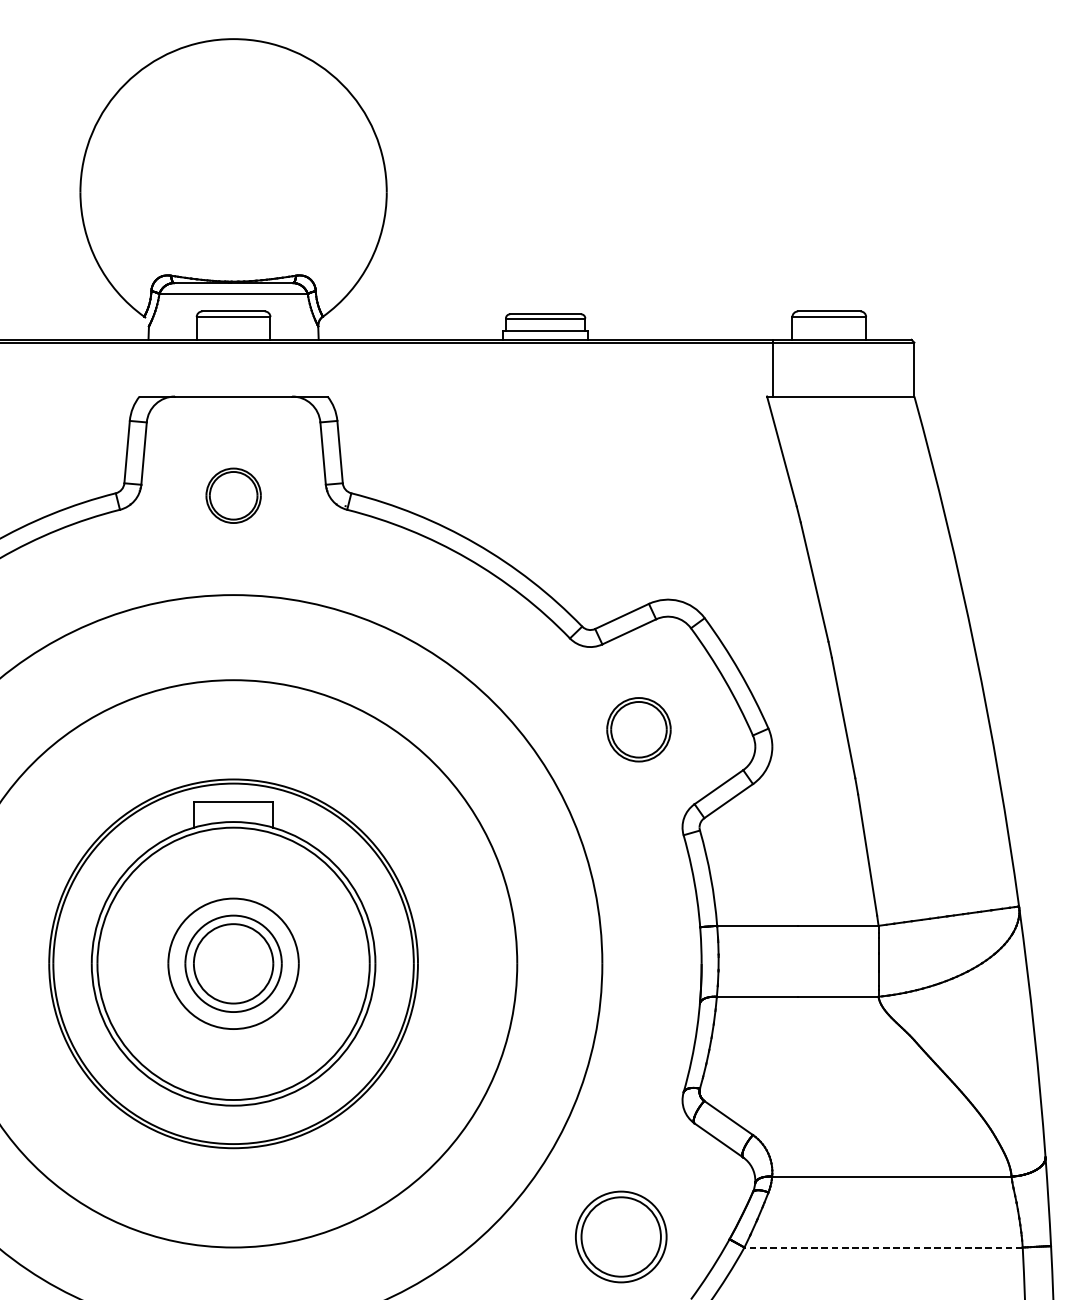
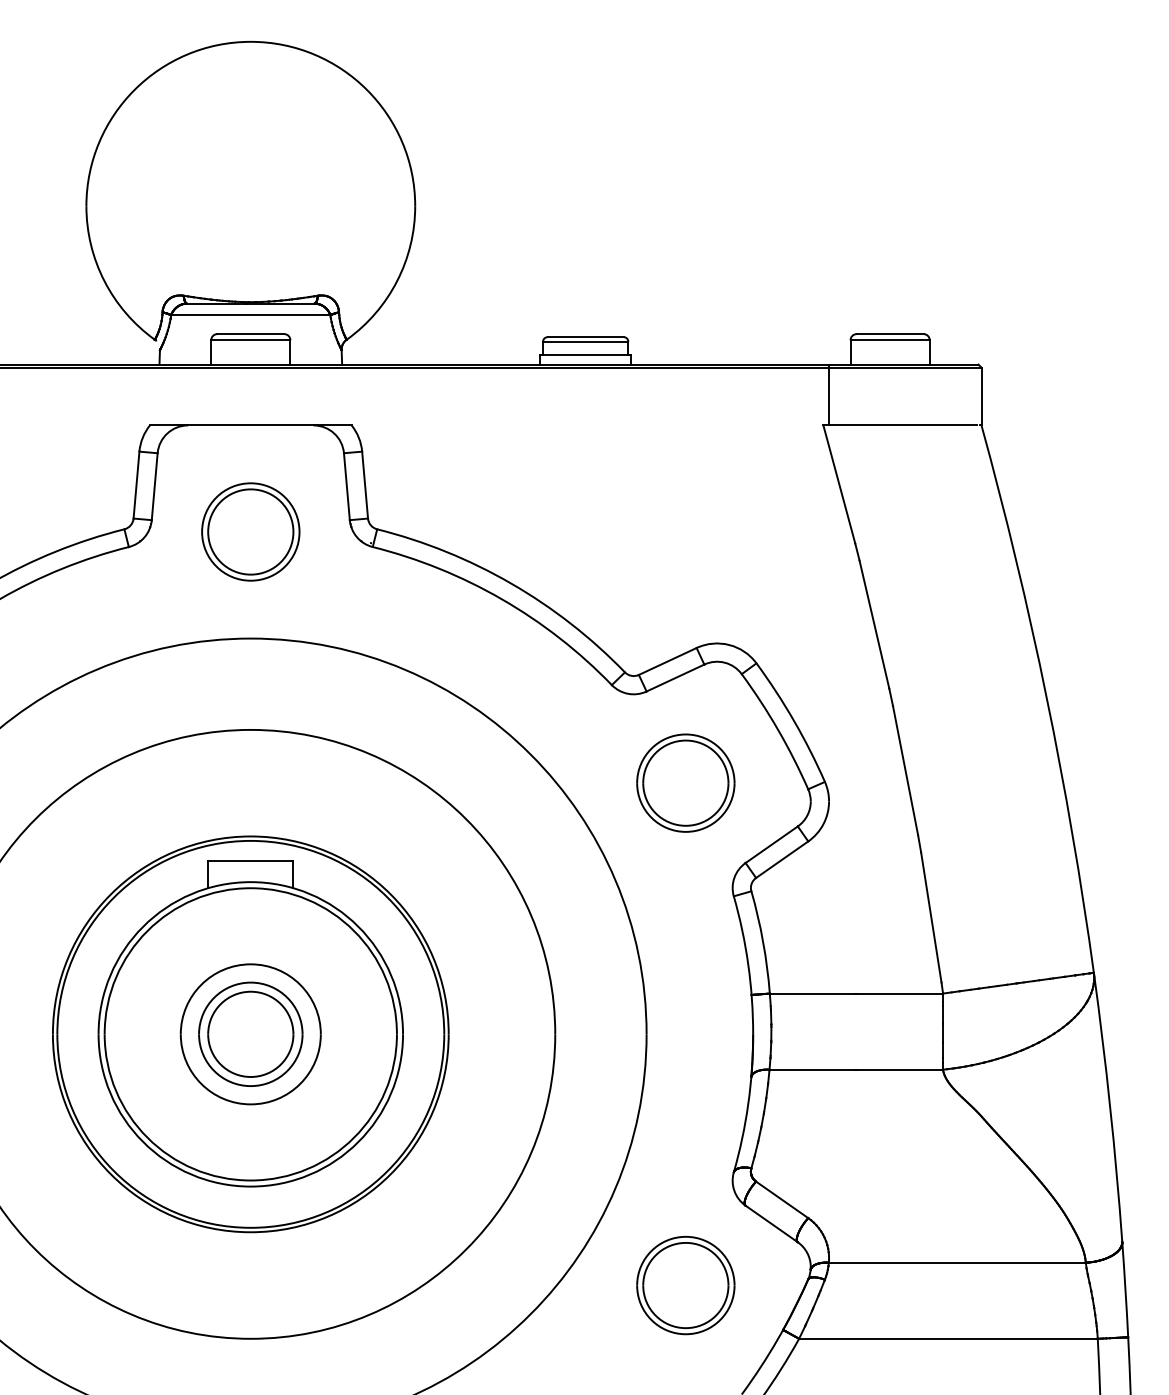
part: (233, 495) -> (250, 531), size x1.67
part: (638, 729) -> (685, 782), size x1.43
part: (620, 1236) -> (685, 1285), moved
line: (882, 1247) -> (947, 1338), dashed -> solid

